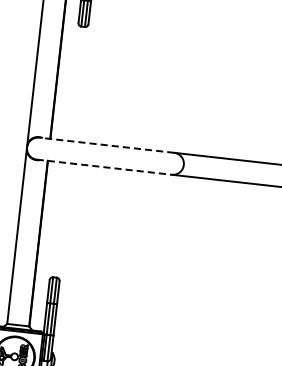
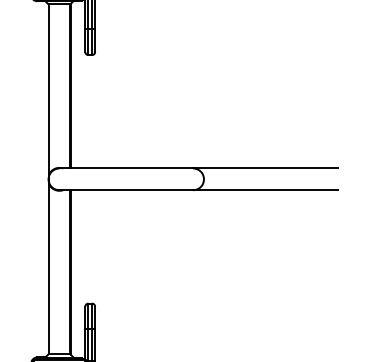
line: (106, 145) -> (126, 168), dashed -> solid
line: (104, 167) -> (126, 190), dashed -> solid

